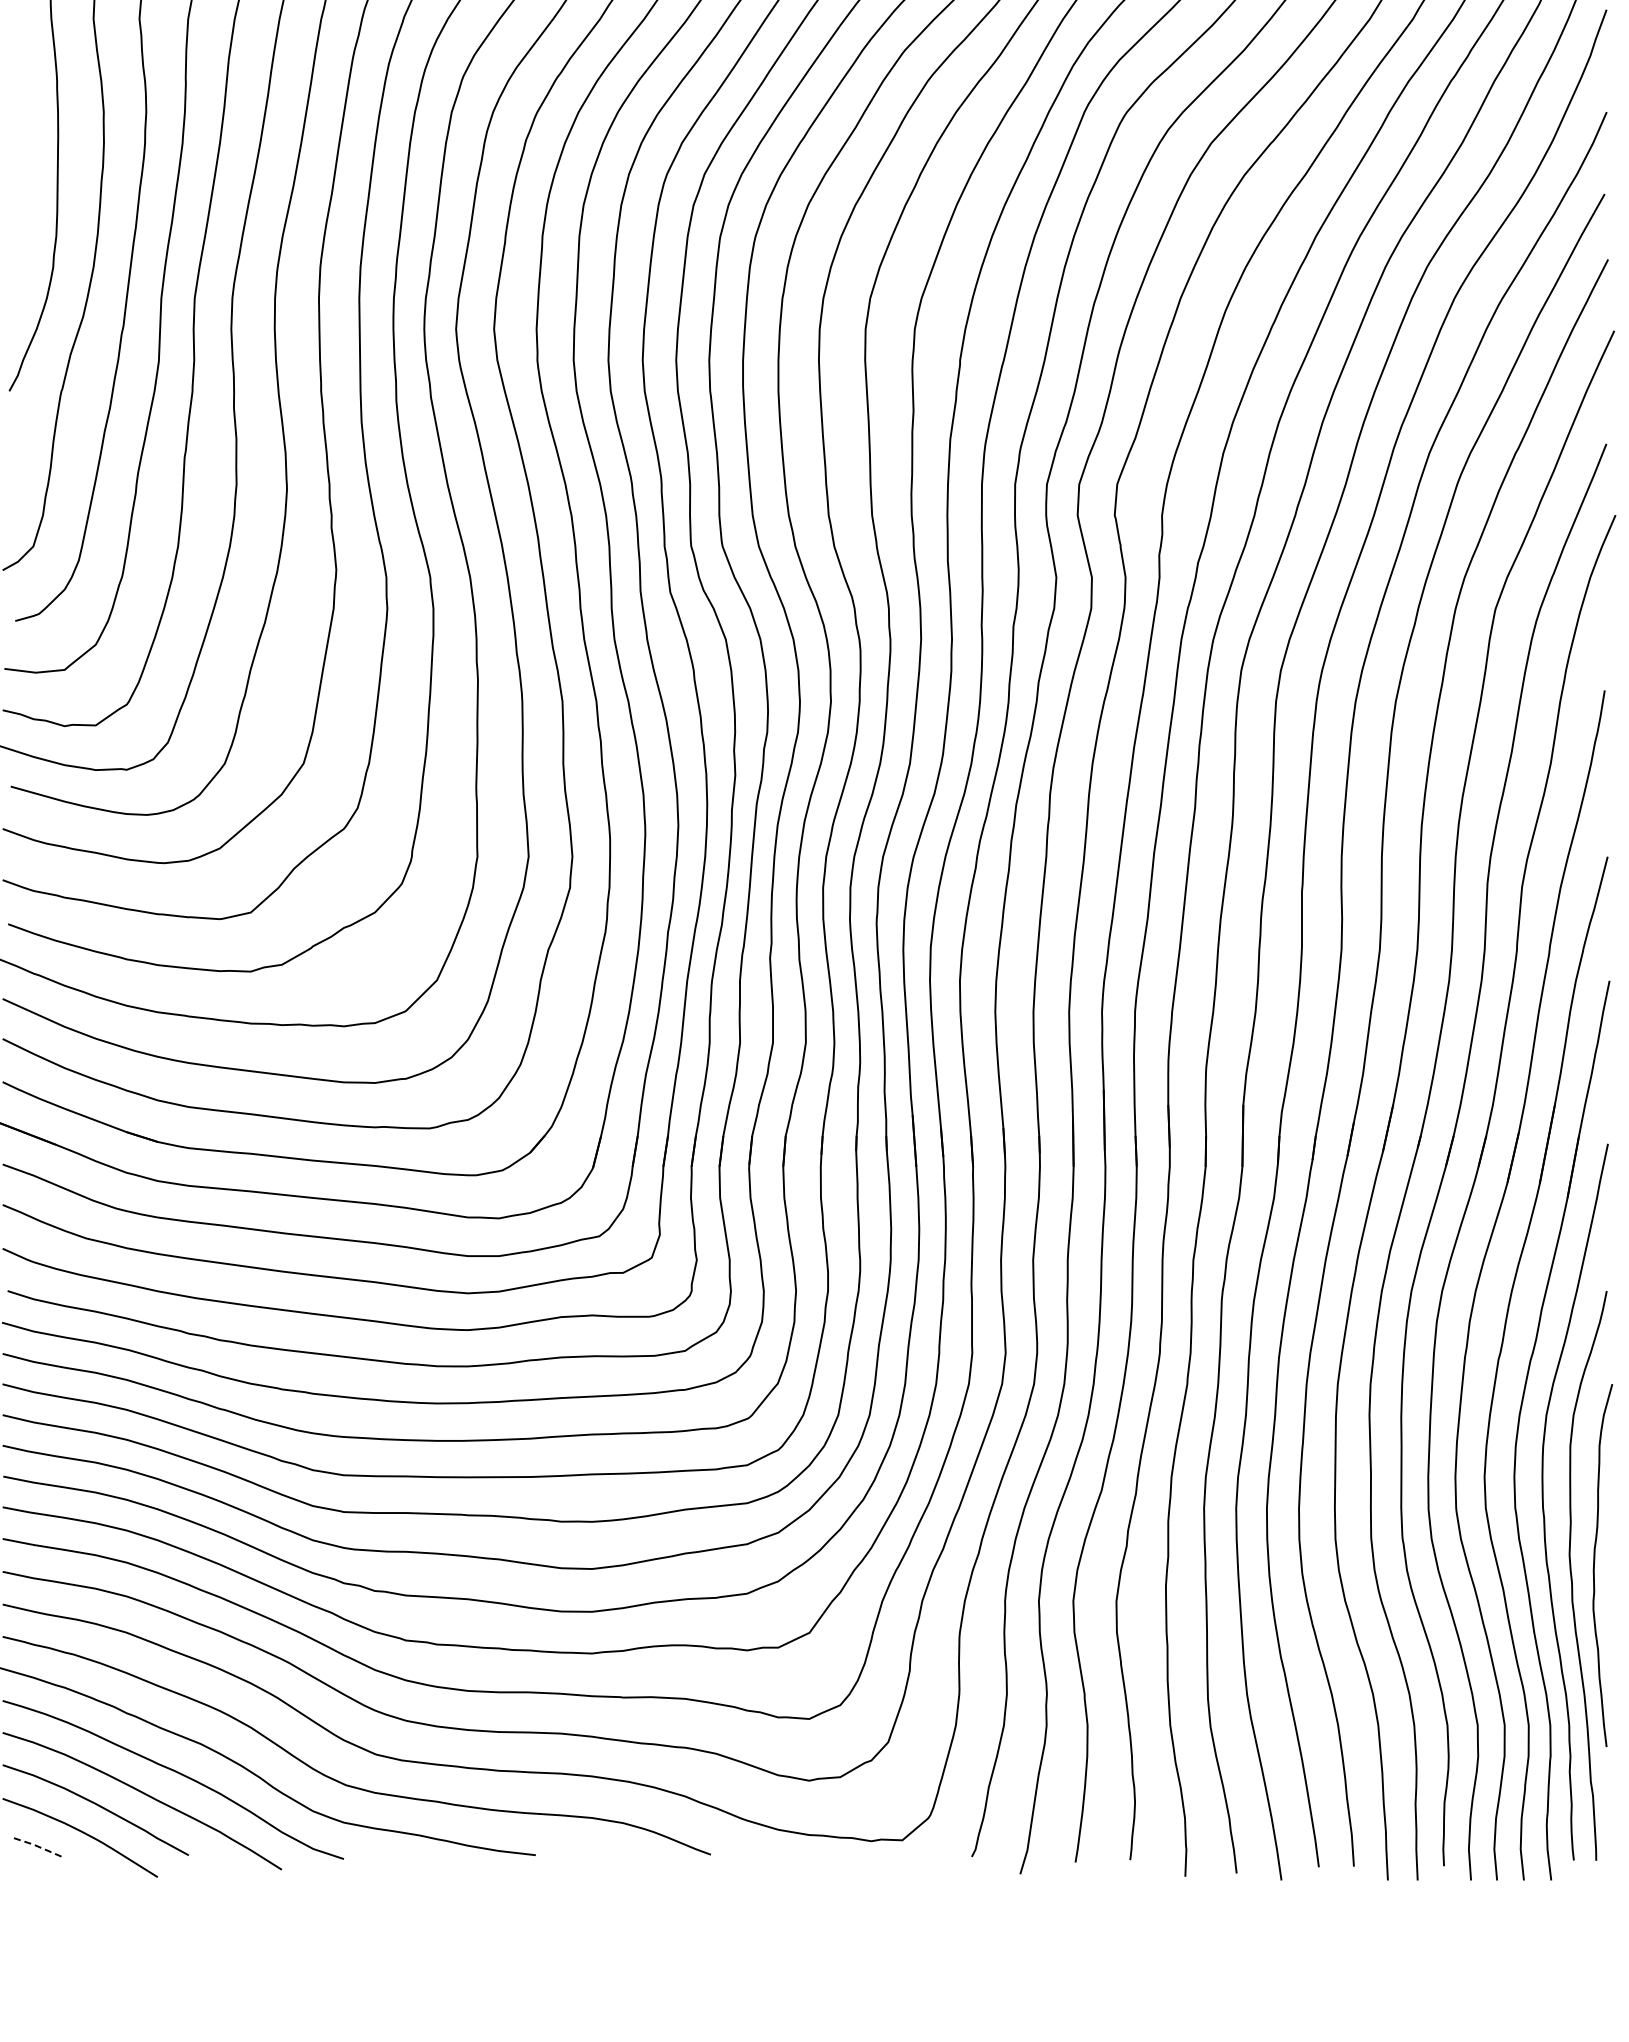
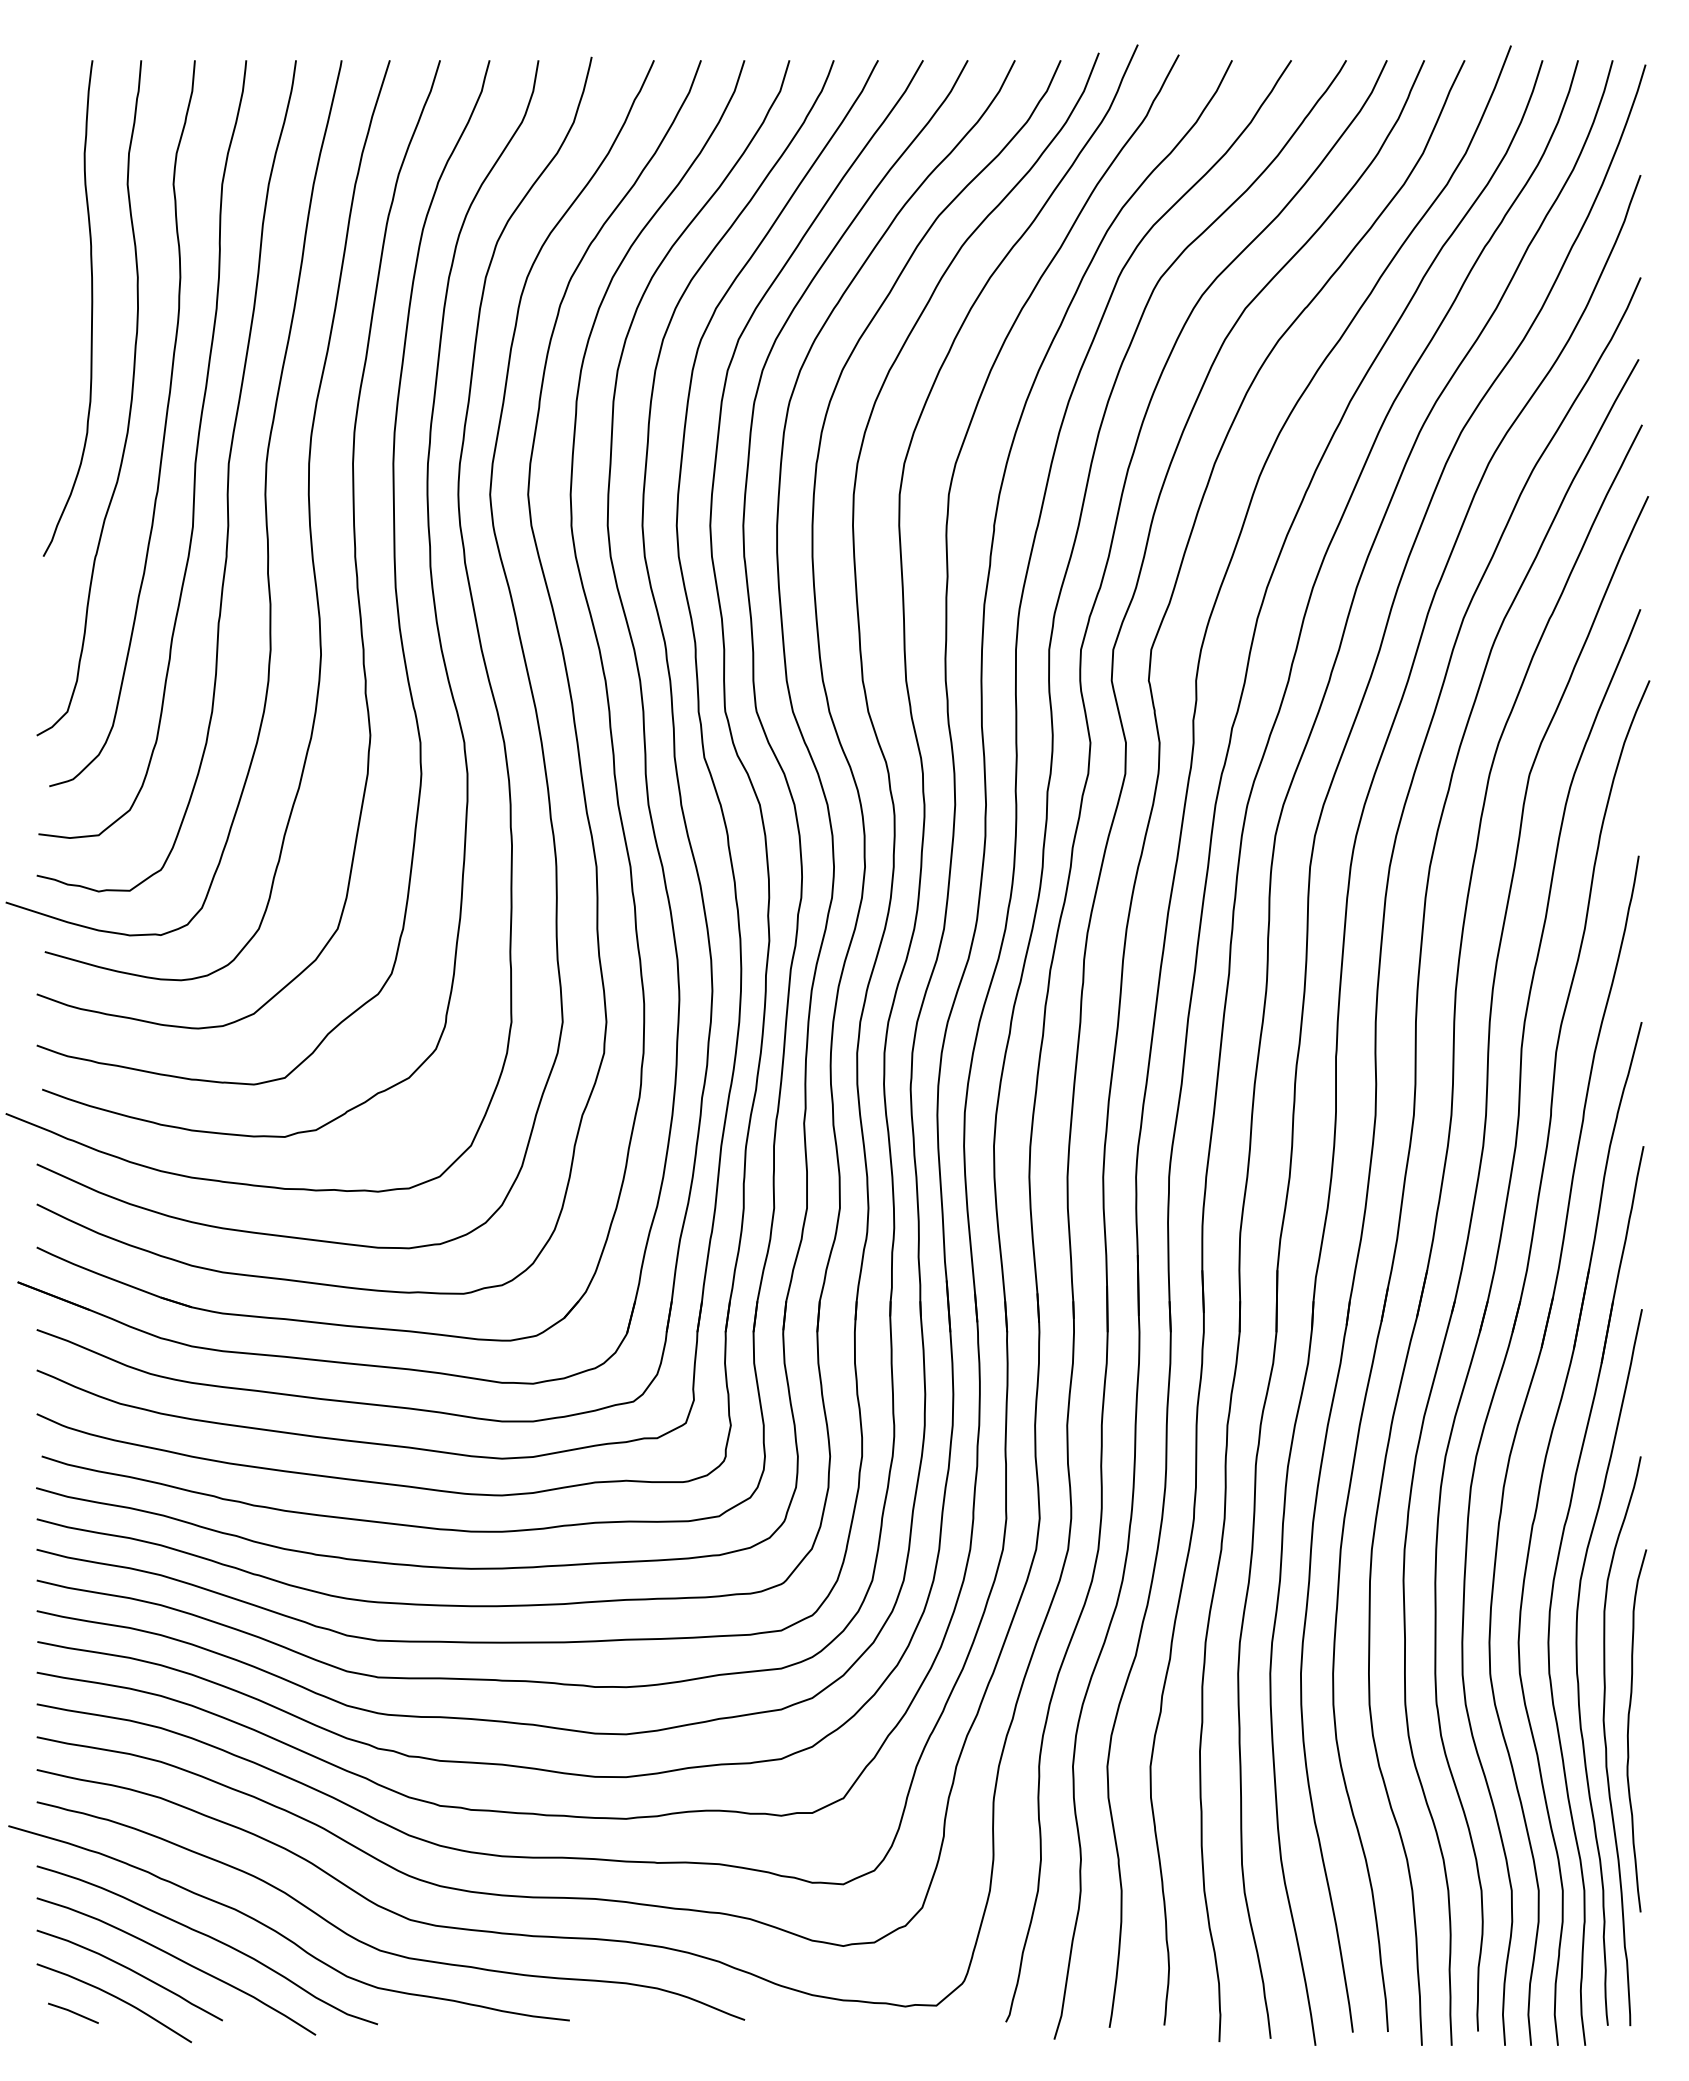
line: (39, 1847) -> (73, 2012), dashed -> solid

